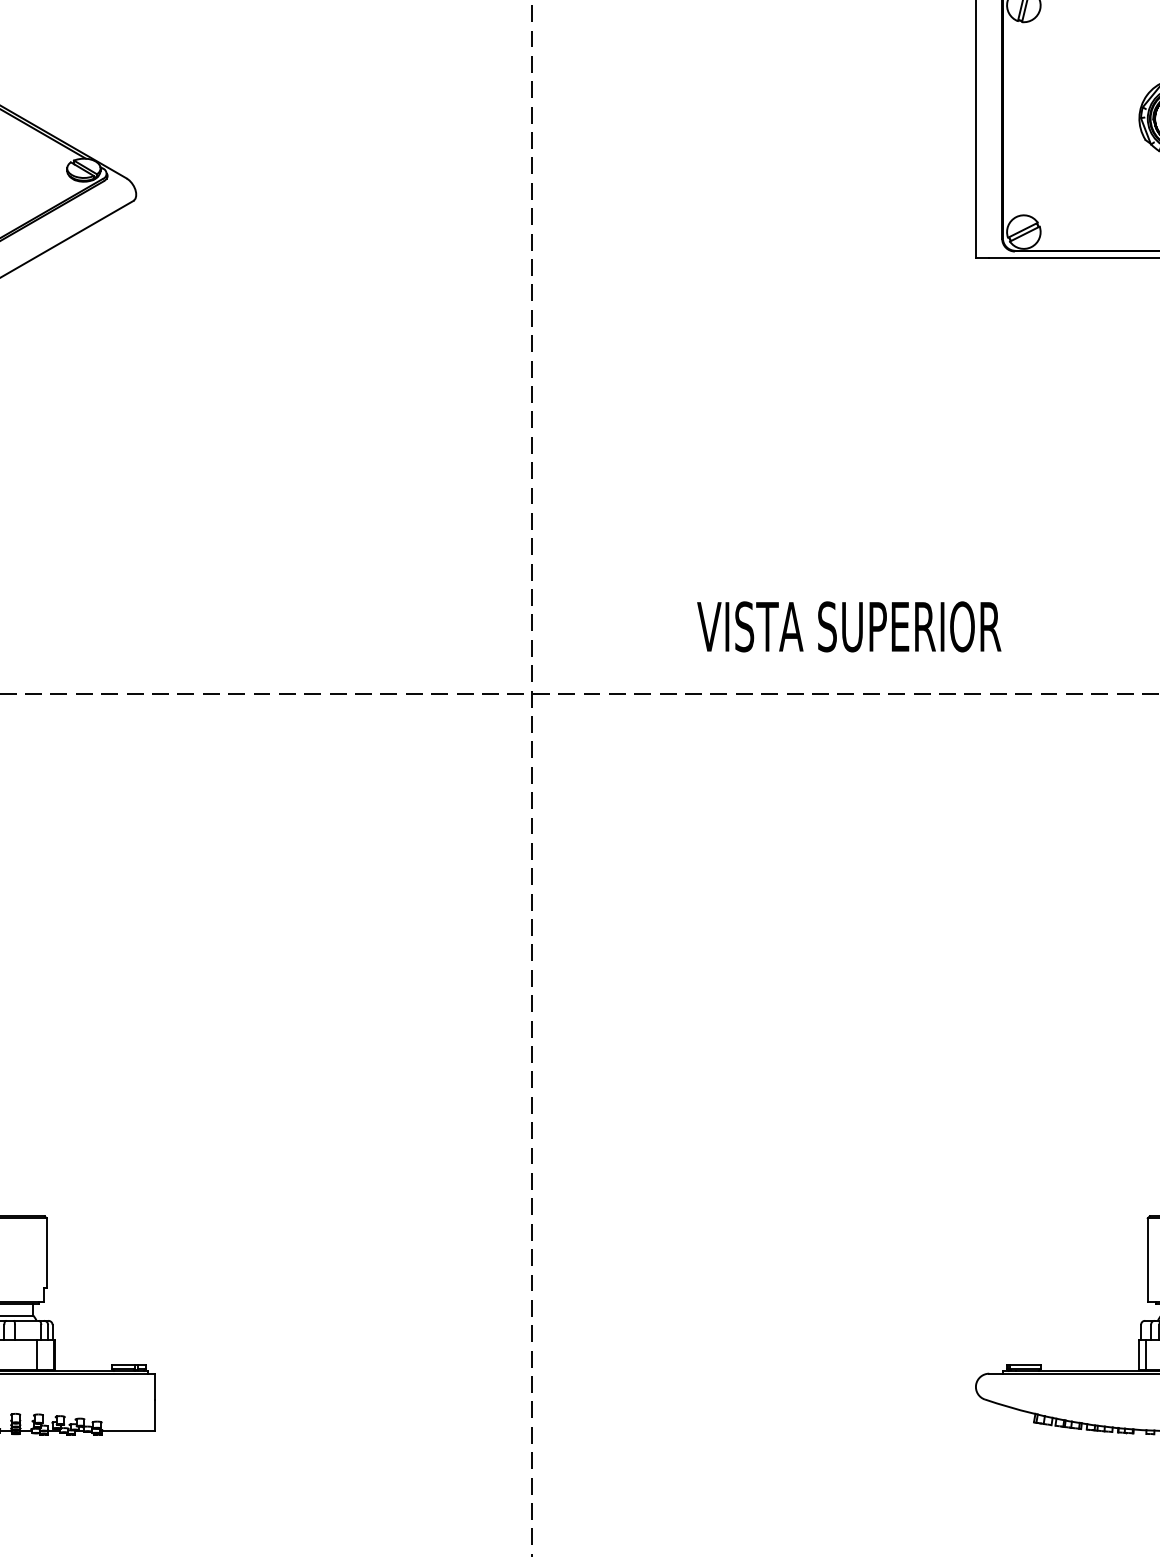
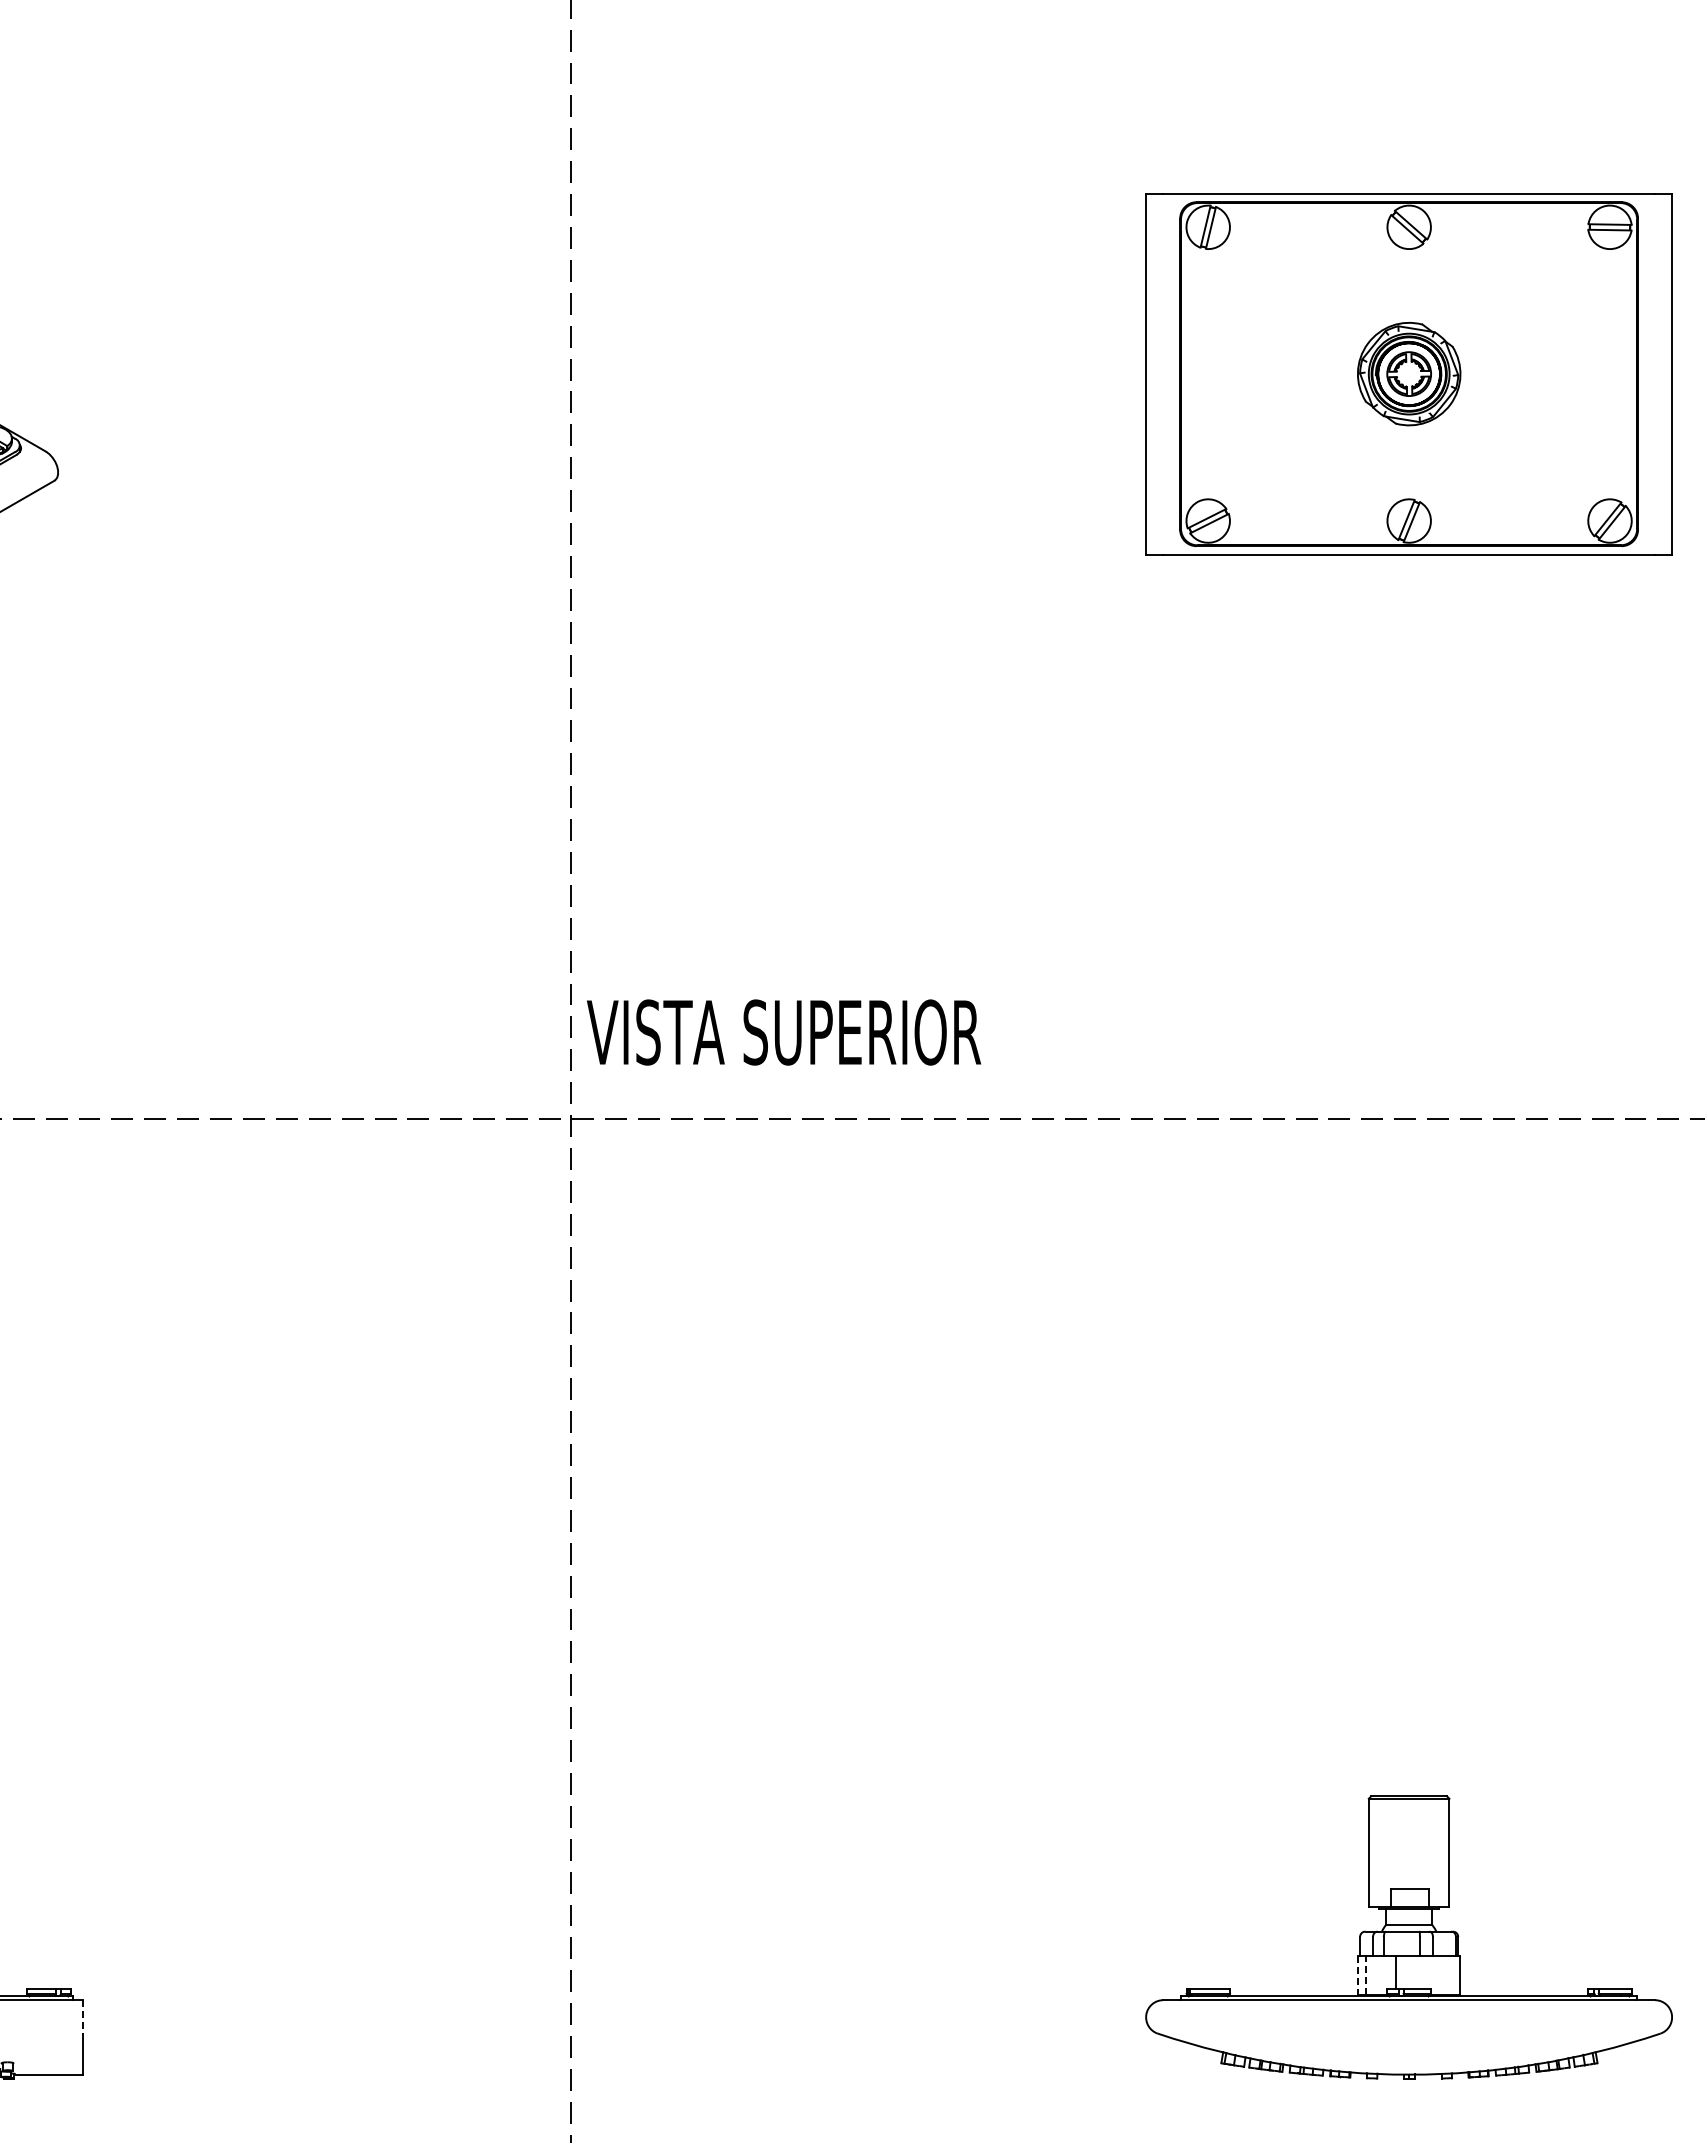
text: (849, 626) -> (784, 1032), moved
line: (1145, 1353) -> (1365, 1974), solid -> dashed
line: (1139, 1354) -> (1357, 1975), solid -> dashed
line: (155, 1386) -> (82, 2016), solid -> dashed

